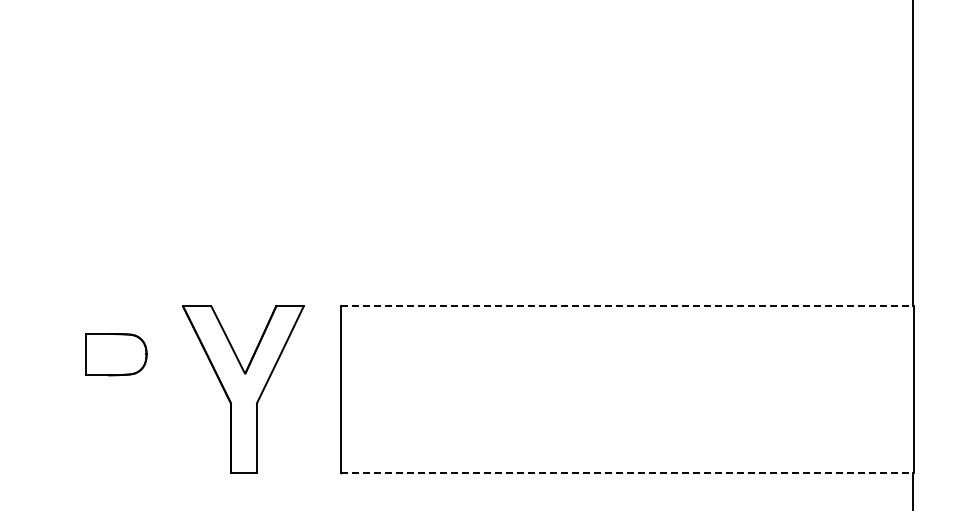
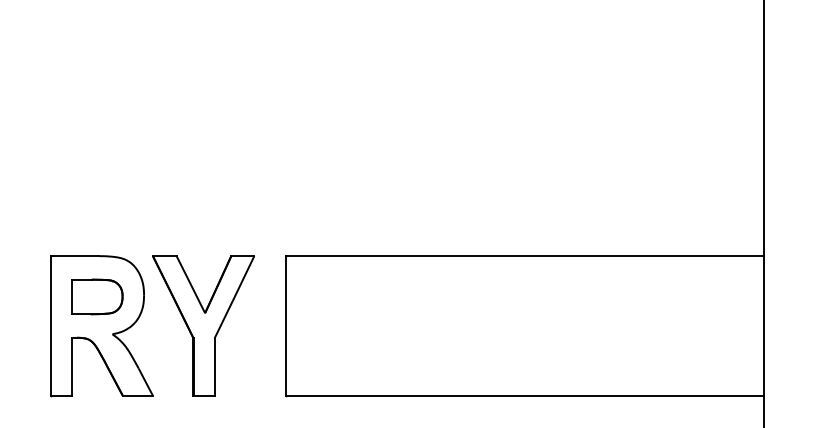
line: (627, 305) -> (525, 255), dashed -> solid
part: (121, 389) -> (101, 326), added
line: (627, 472) -> (525, 395), dashed -> solid

